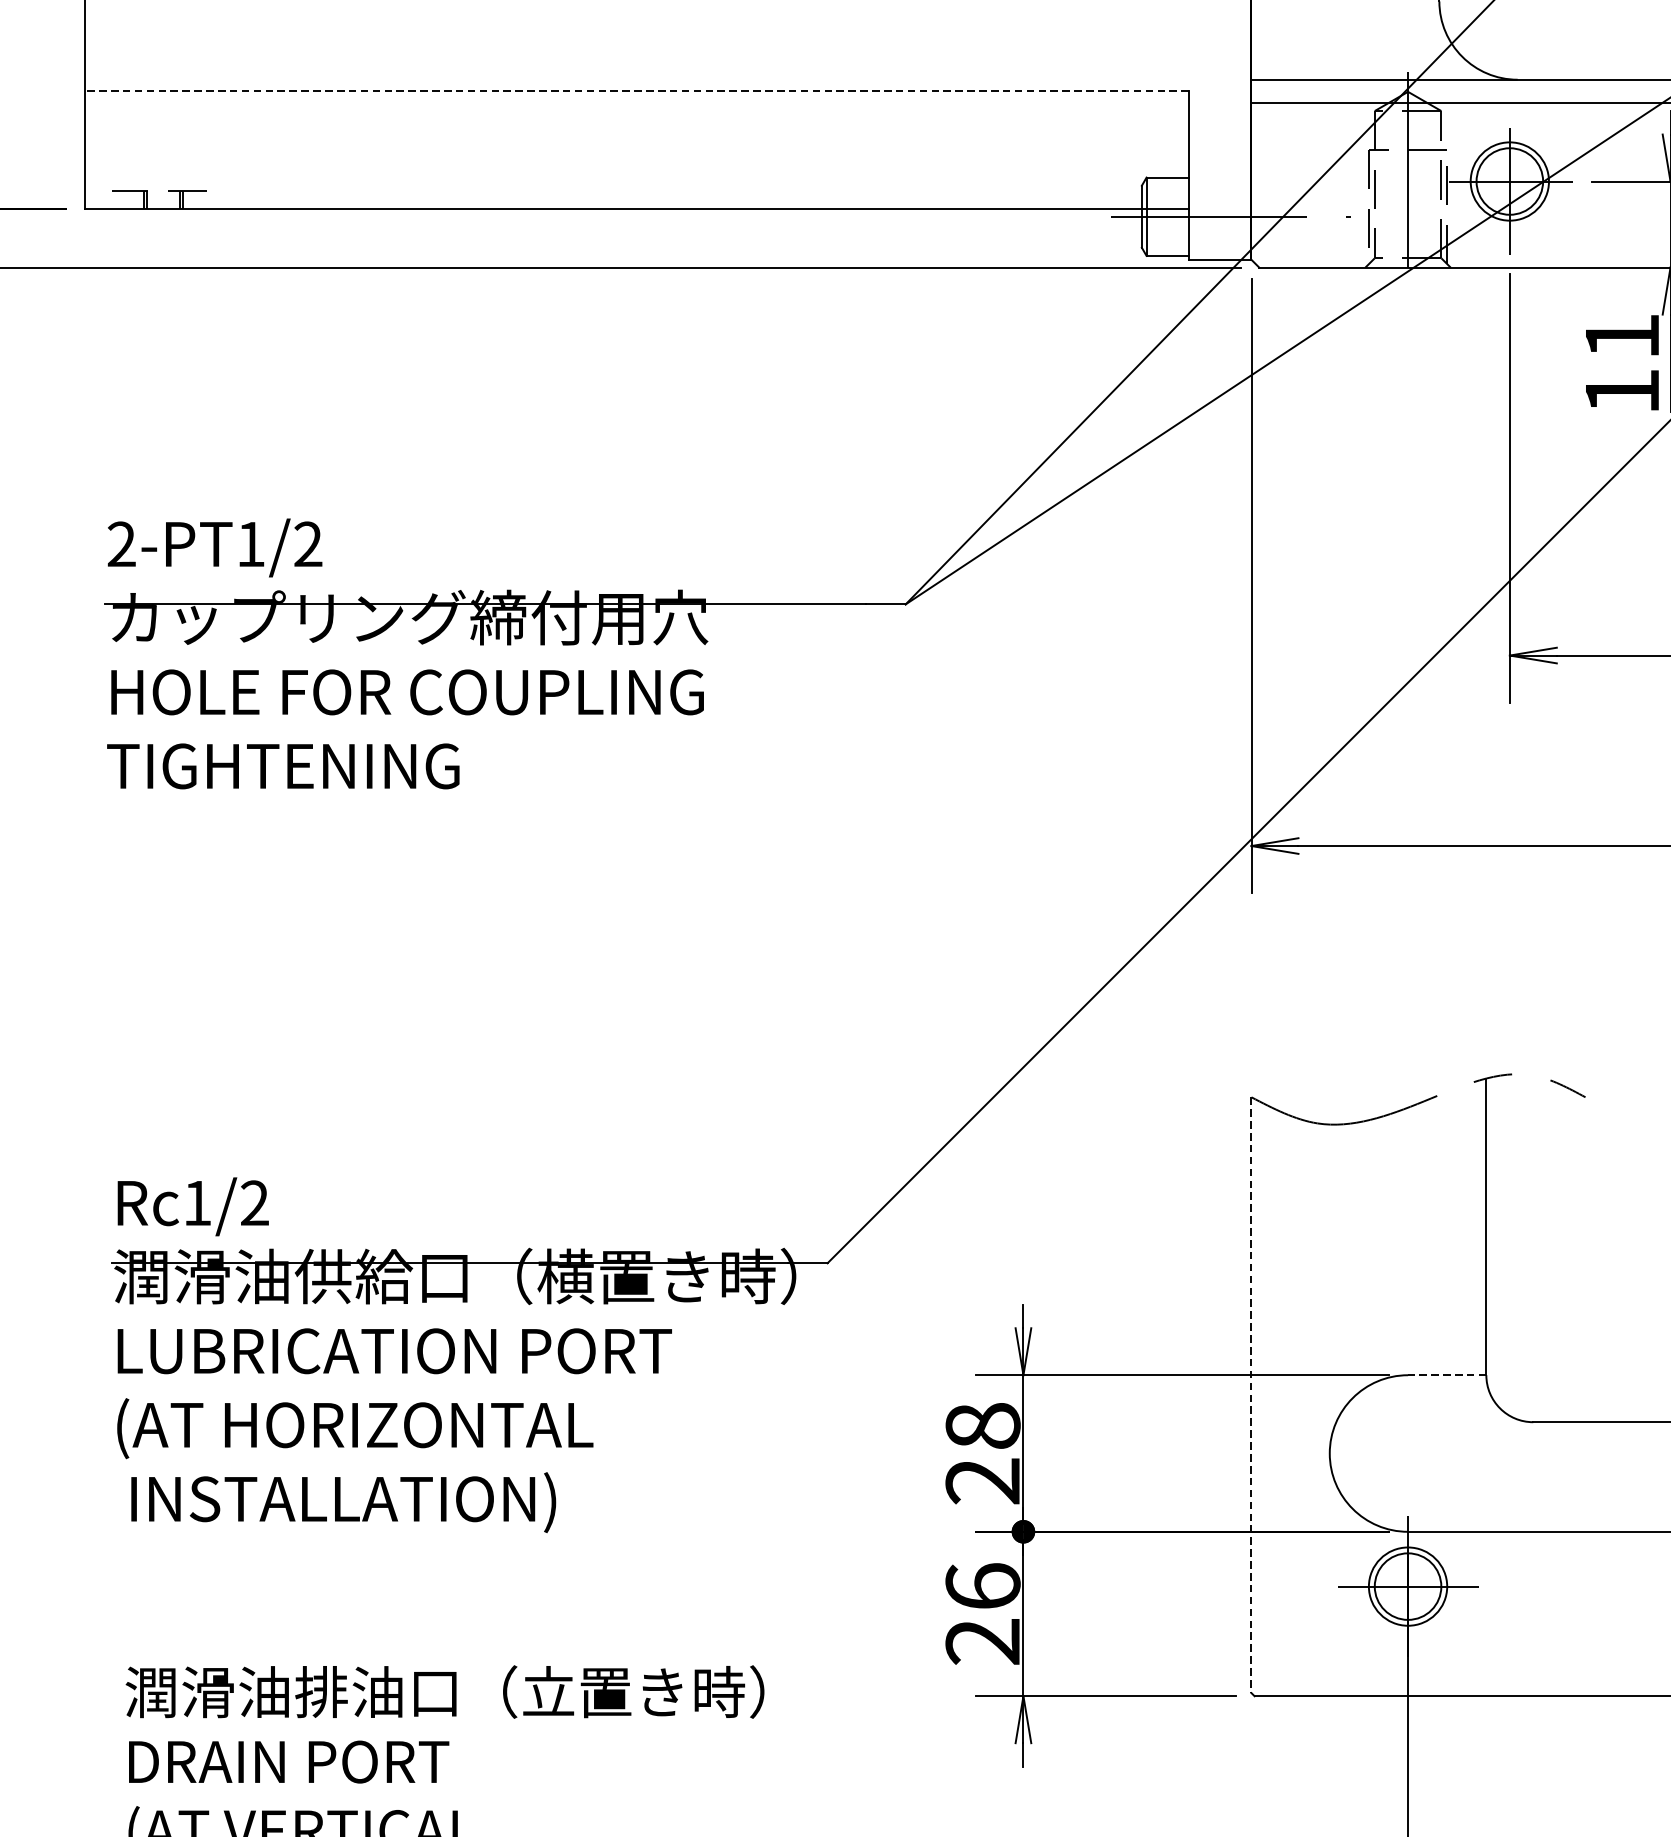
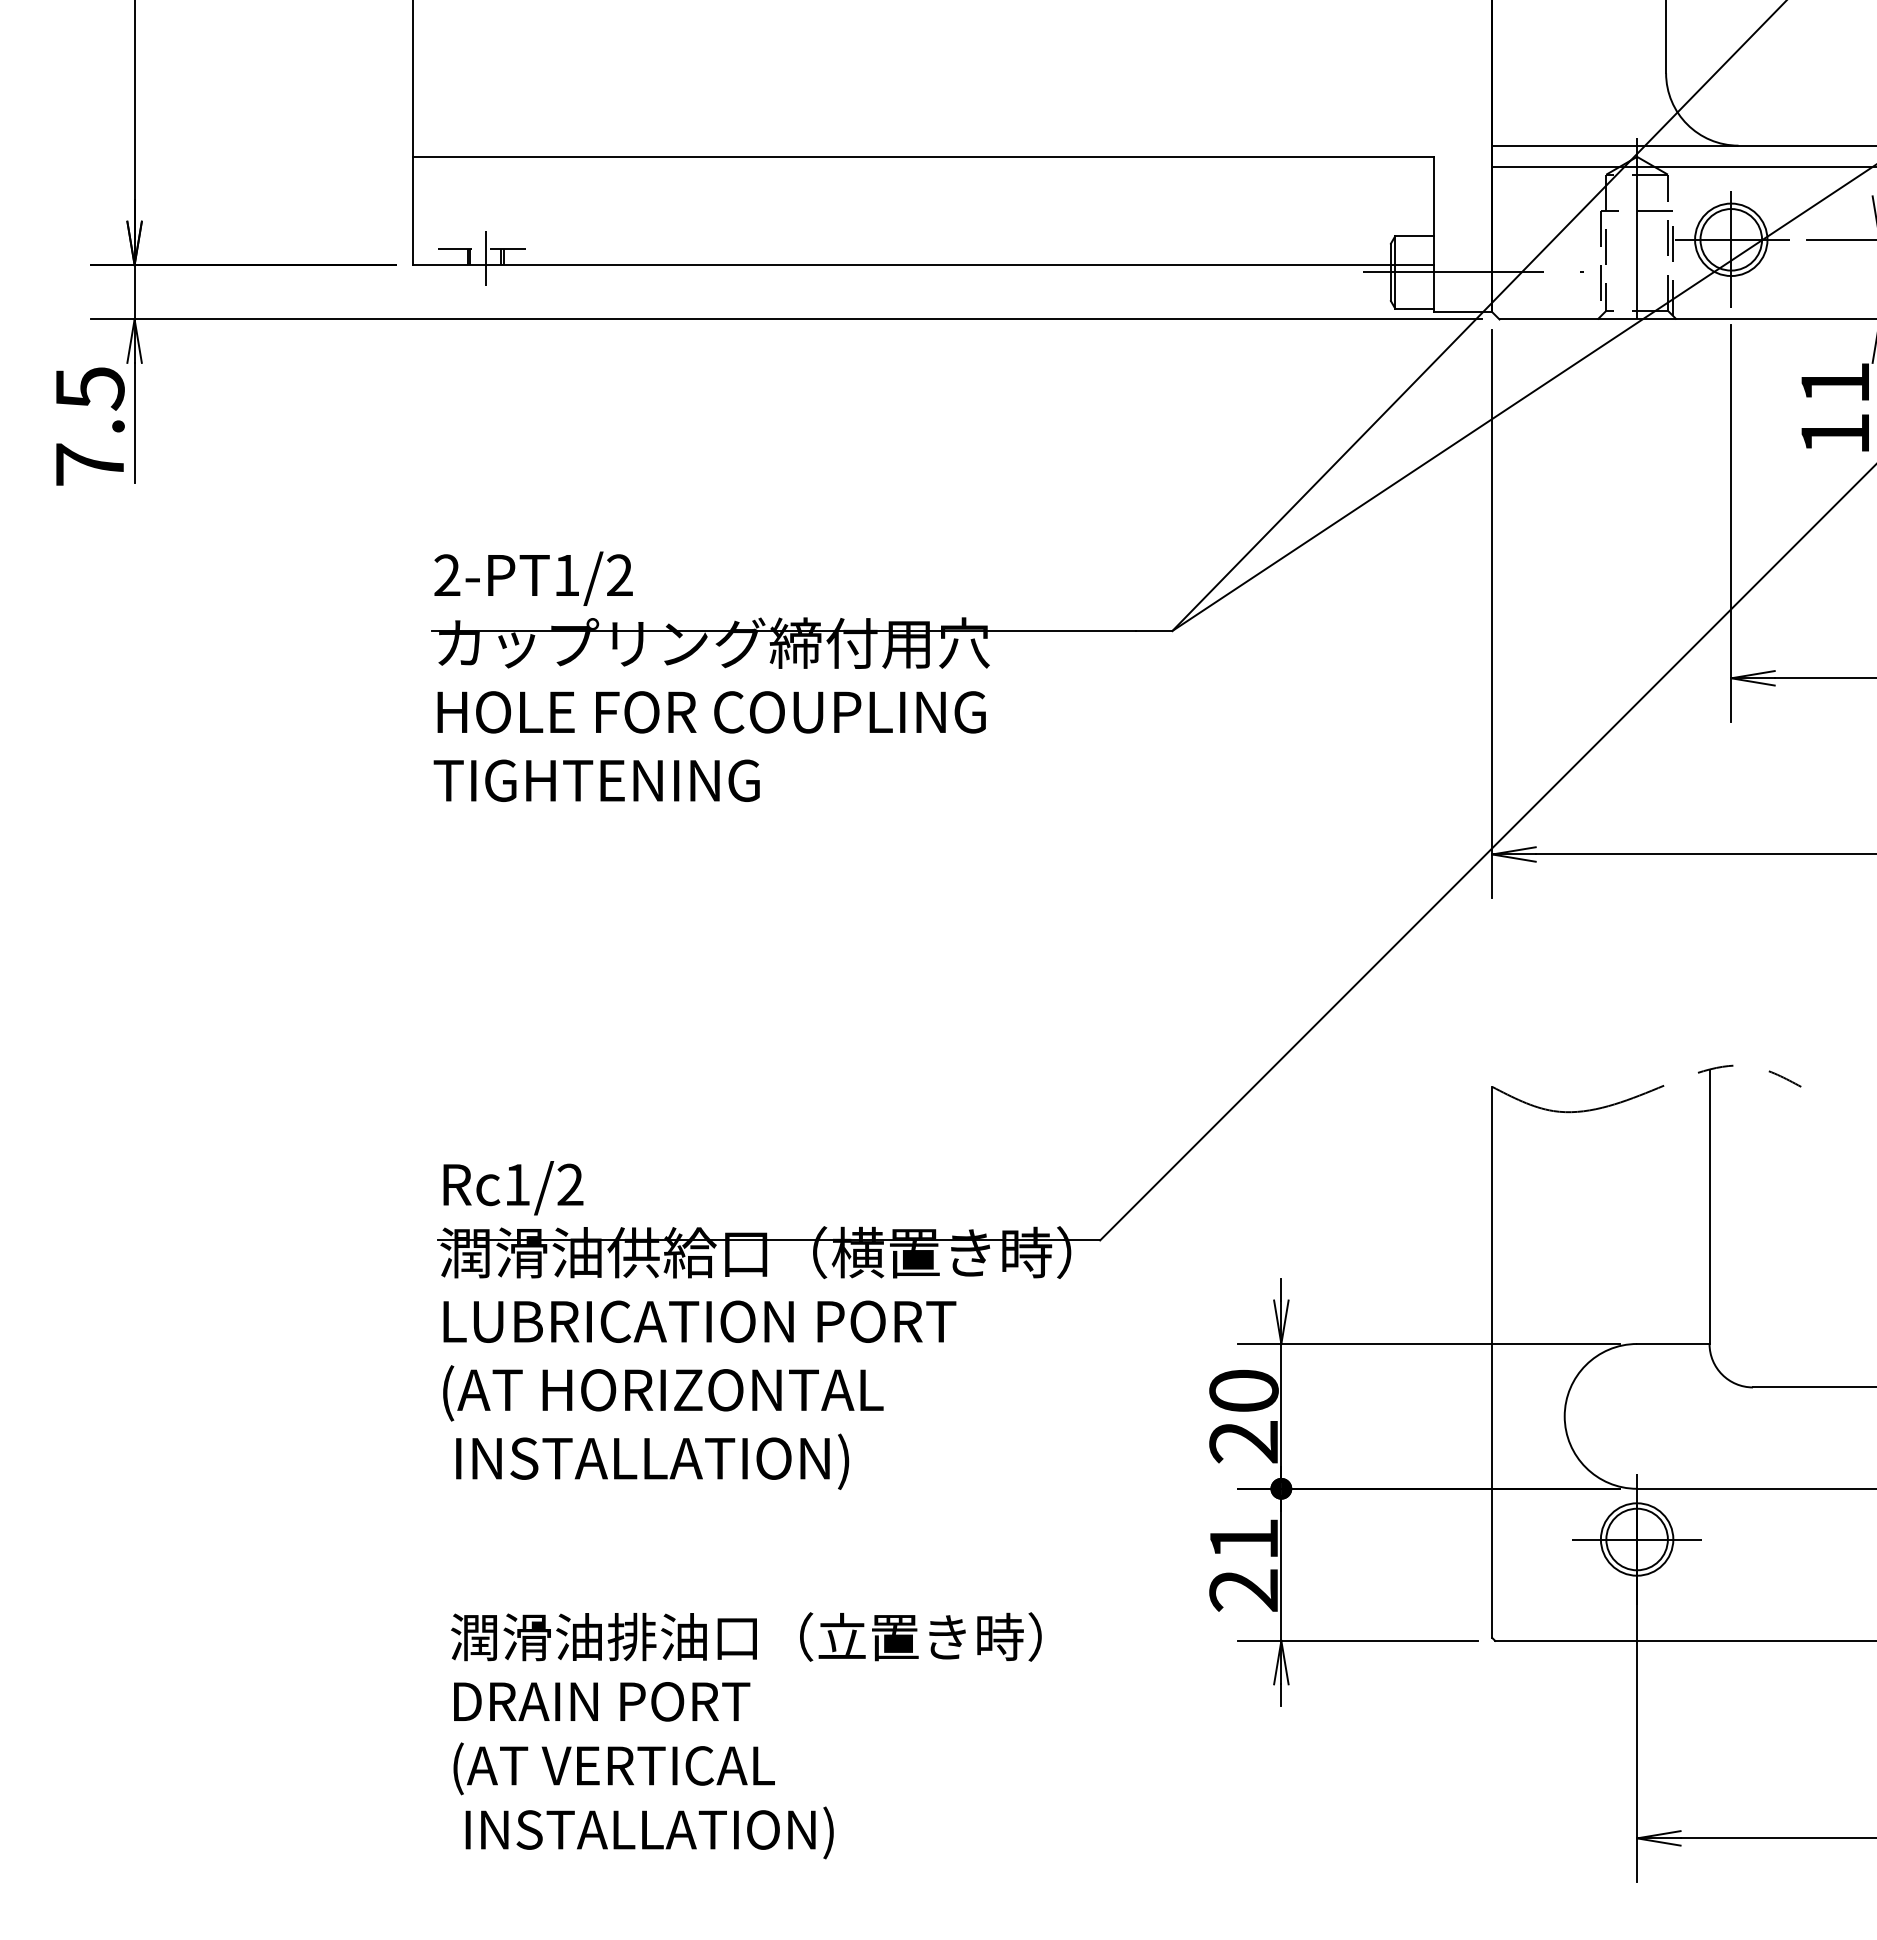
line: (636, 91) -> (923, 156), dashed -> solid
line: (163, 201) -> (485, 258), added
line: (1446, 1374) -> (1672, 1343), dashed -> solid
line: (1251, 1395) -> (1492, 1362), dashed -> solid
text: (982, 1425) -> (1243, 1390), 28 -> 20
text: (982, 1585) -> (1243, 1538), 26 -> 21

